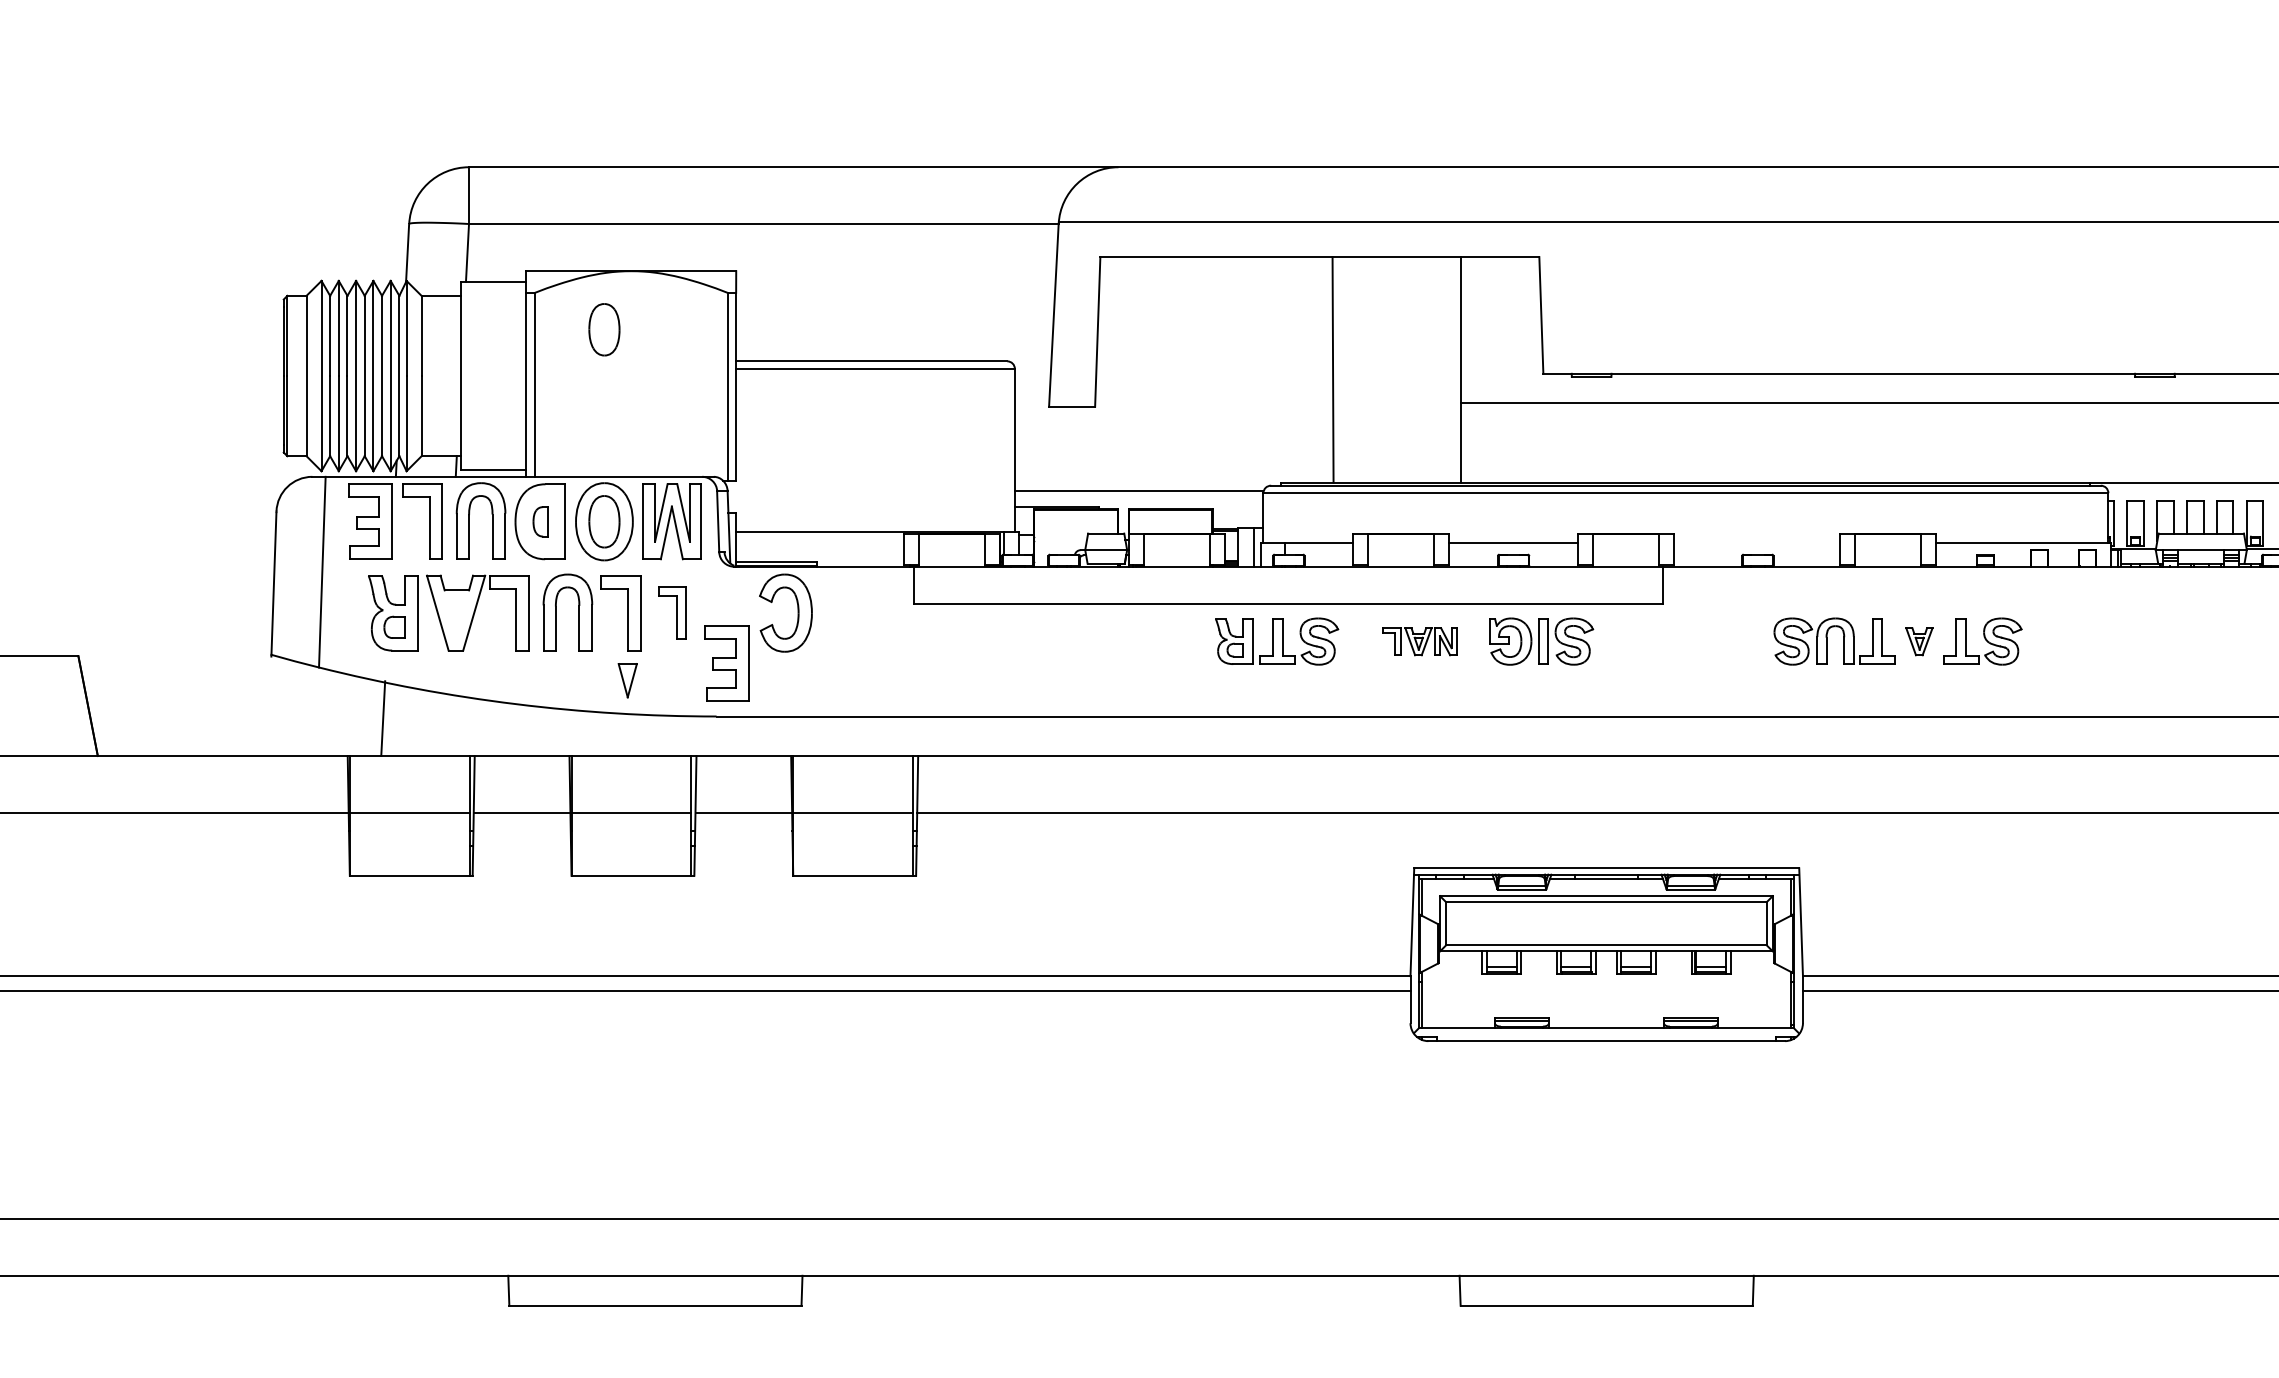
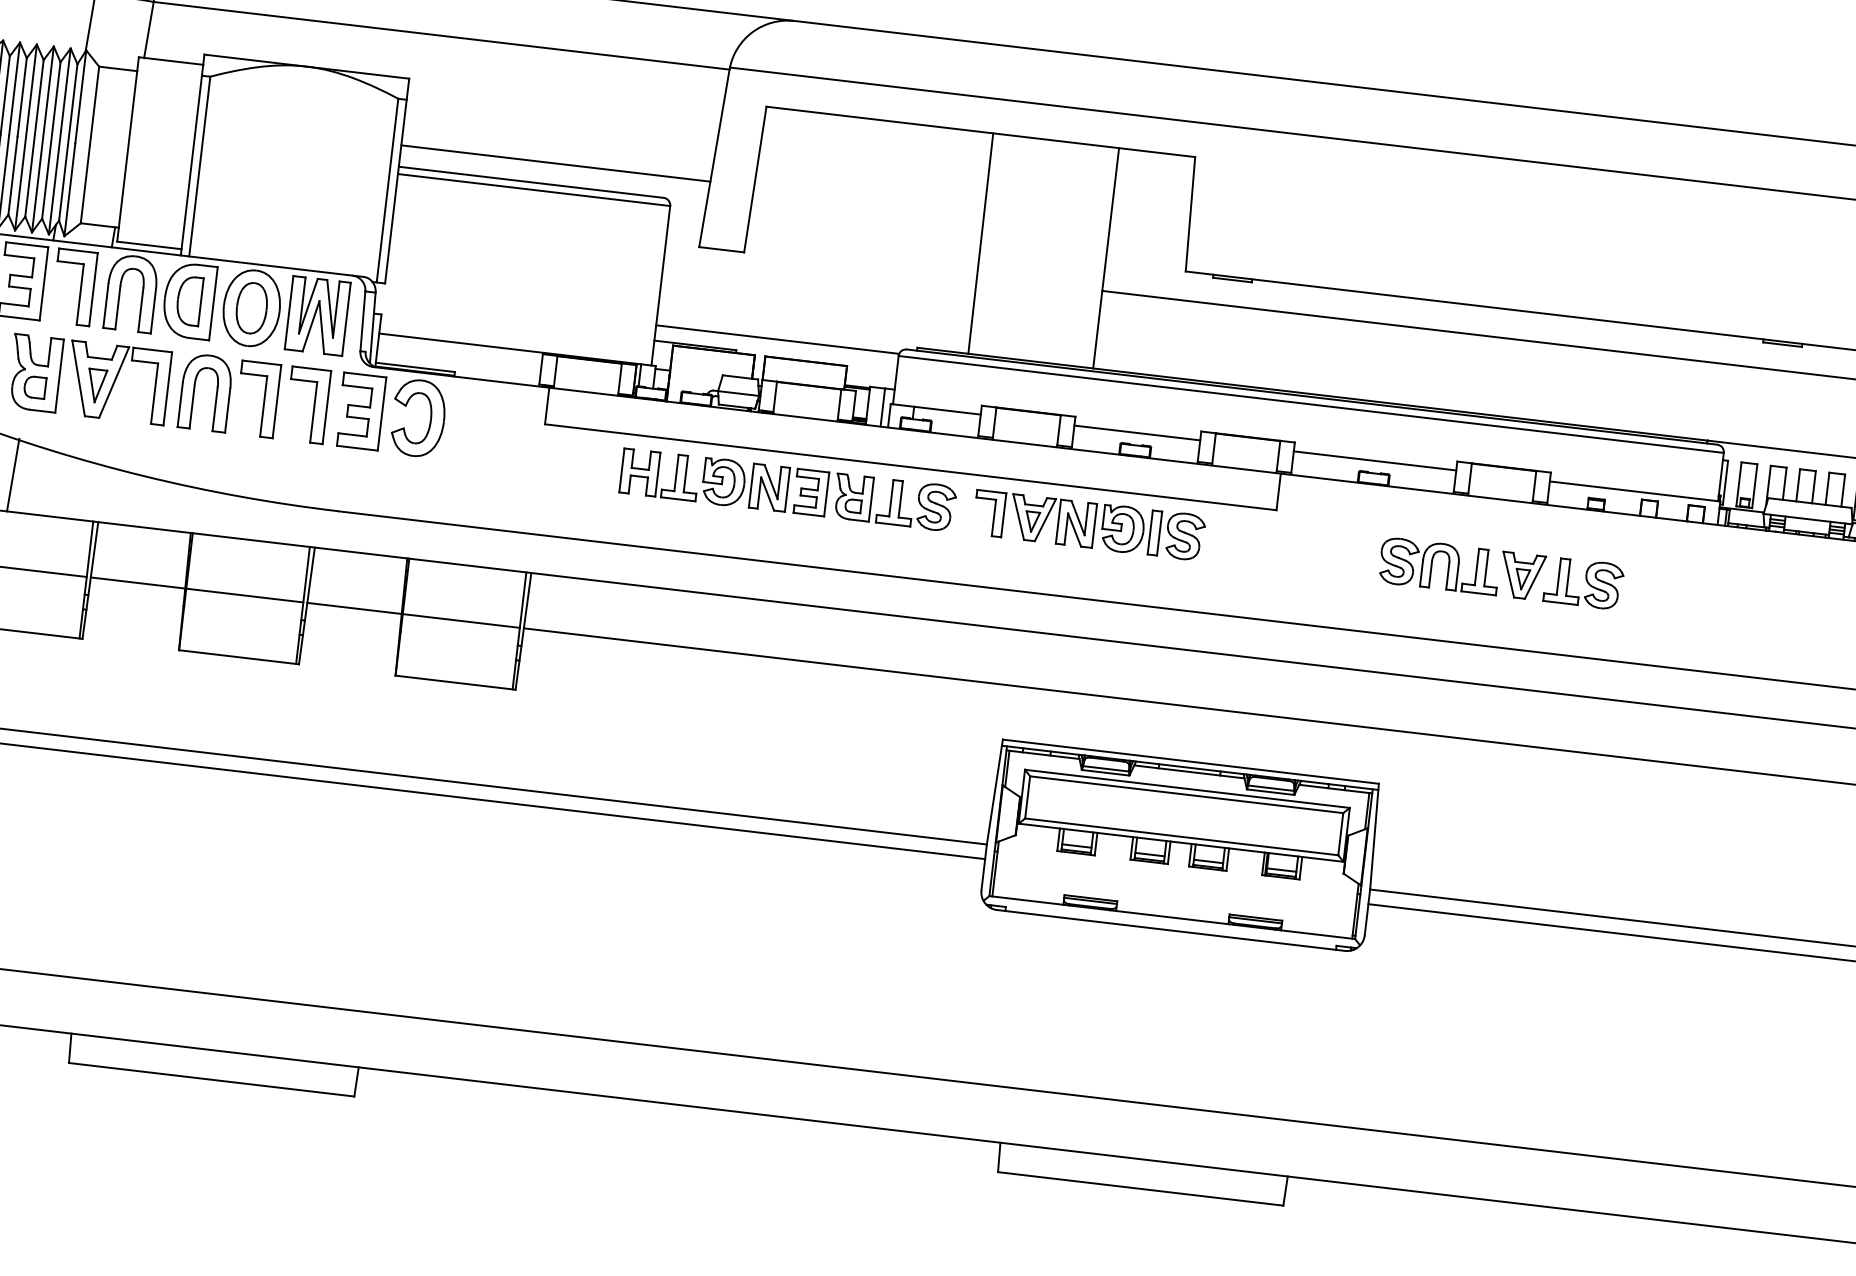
part: (604, 329) -> (273, 120), removed
line: (894, 339) -> (555, 163), added
part: (540, 521) -> (189, 300), size x1.67
line: (1756, 542) -> (1374, 460), added
part: (672, 613) -> (307, 405), size x1.43
part: (1101, 641) -> (723, 482), added
part: (1419, 641) -> (1034, 518), size x1.67
part: (1919, 641) -> (1522, 576), size x1.67
part: (726, 663) -> (360, 411), moved
part: (627, 680) -> (96, 385), moved

